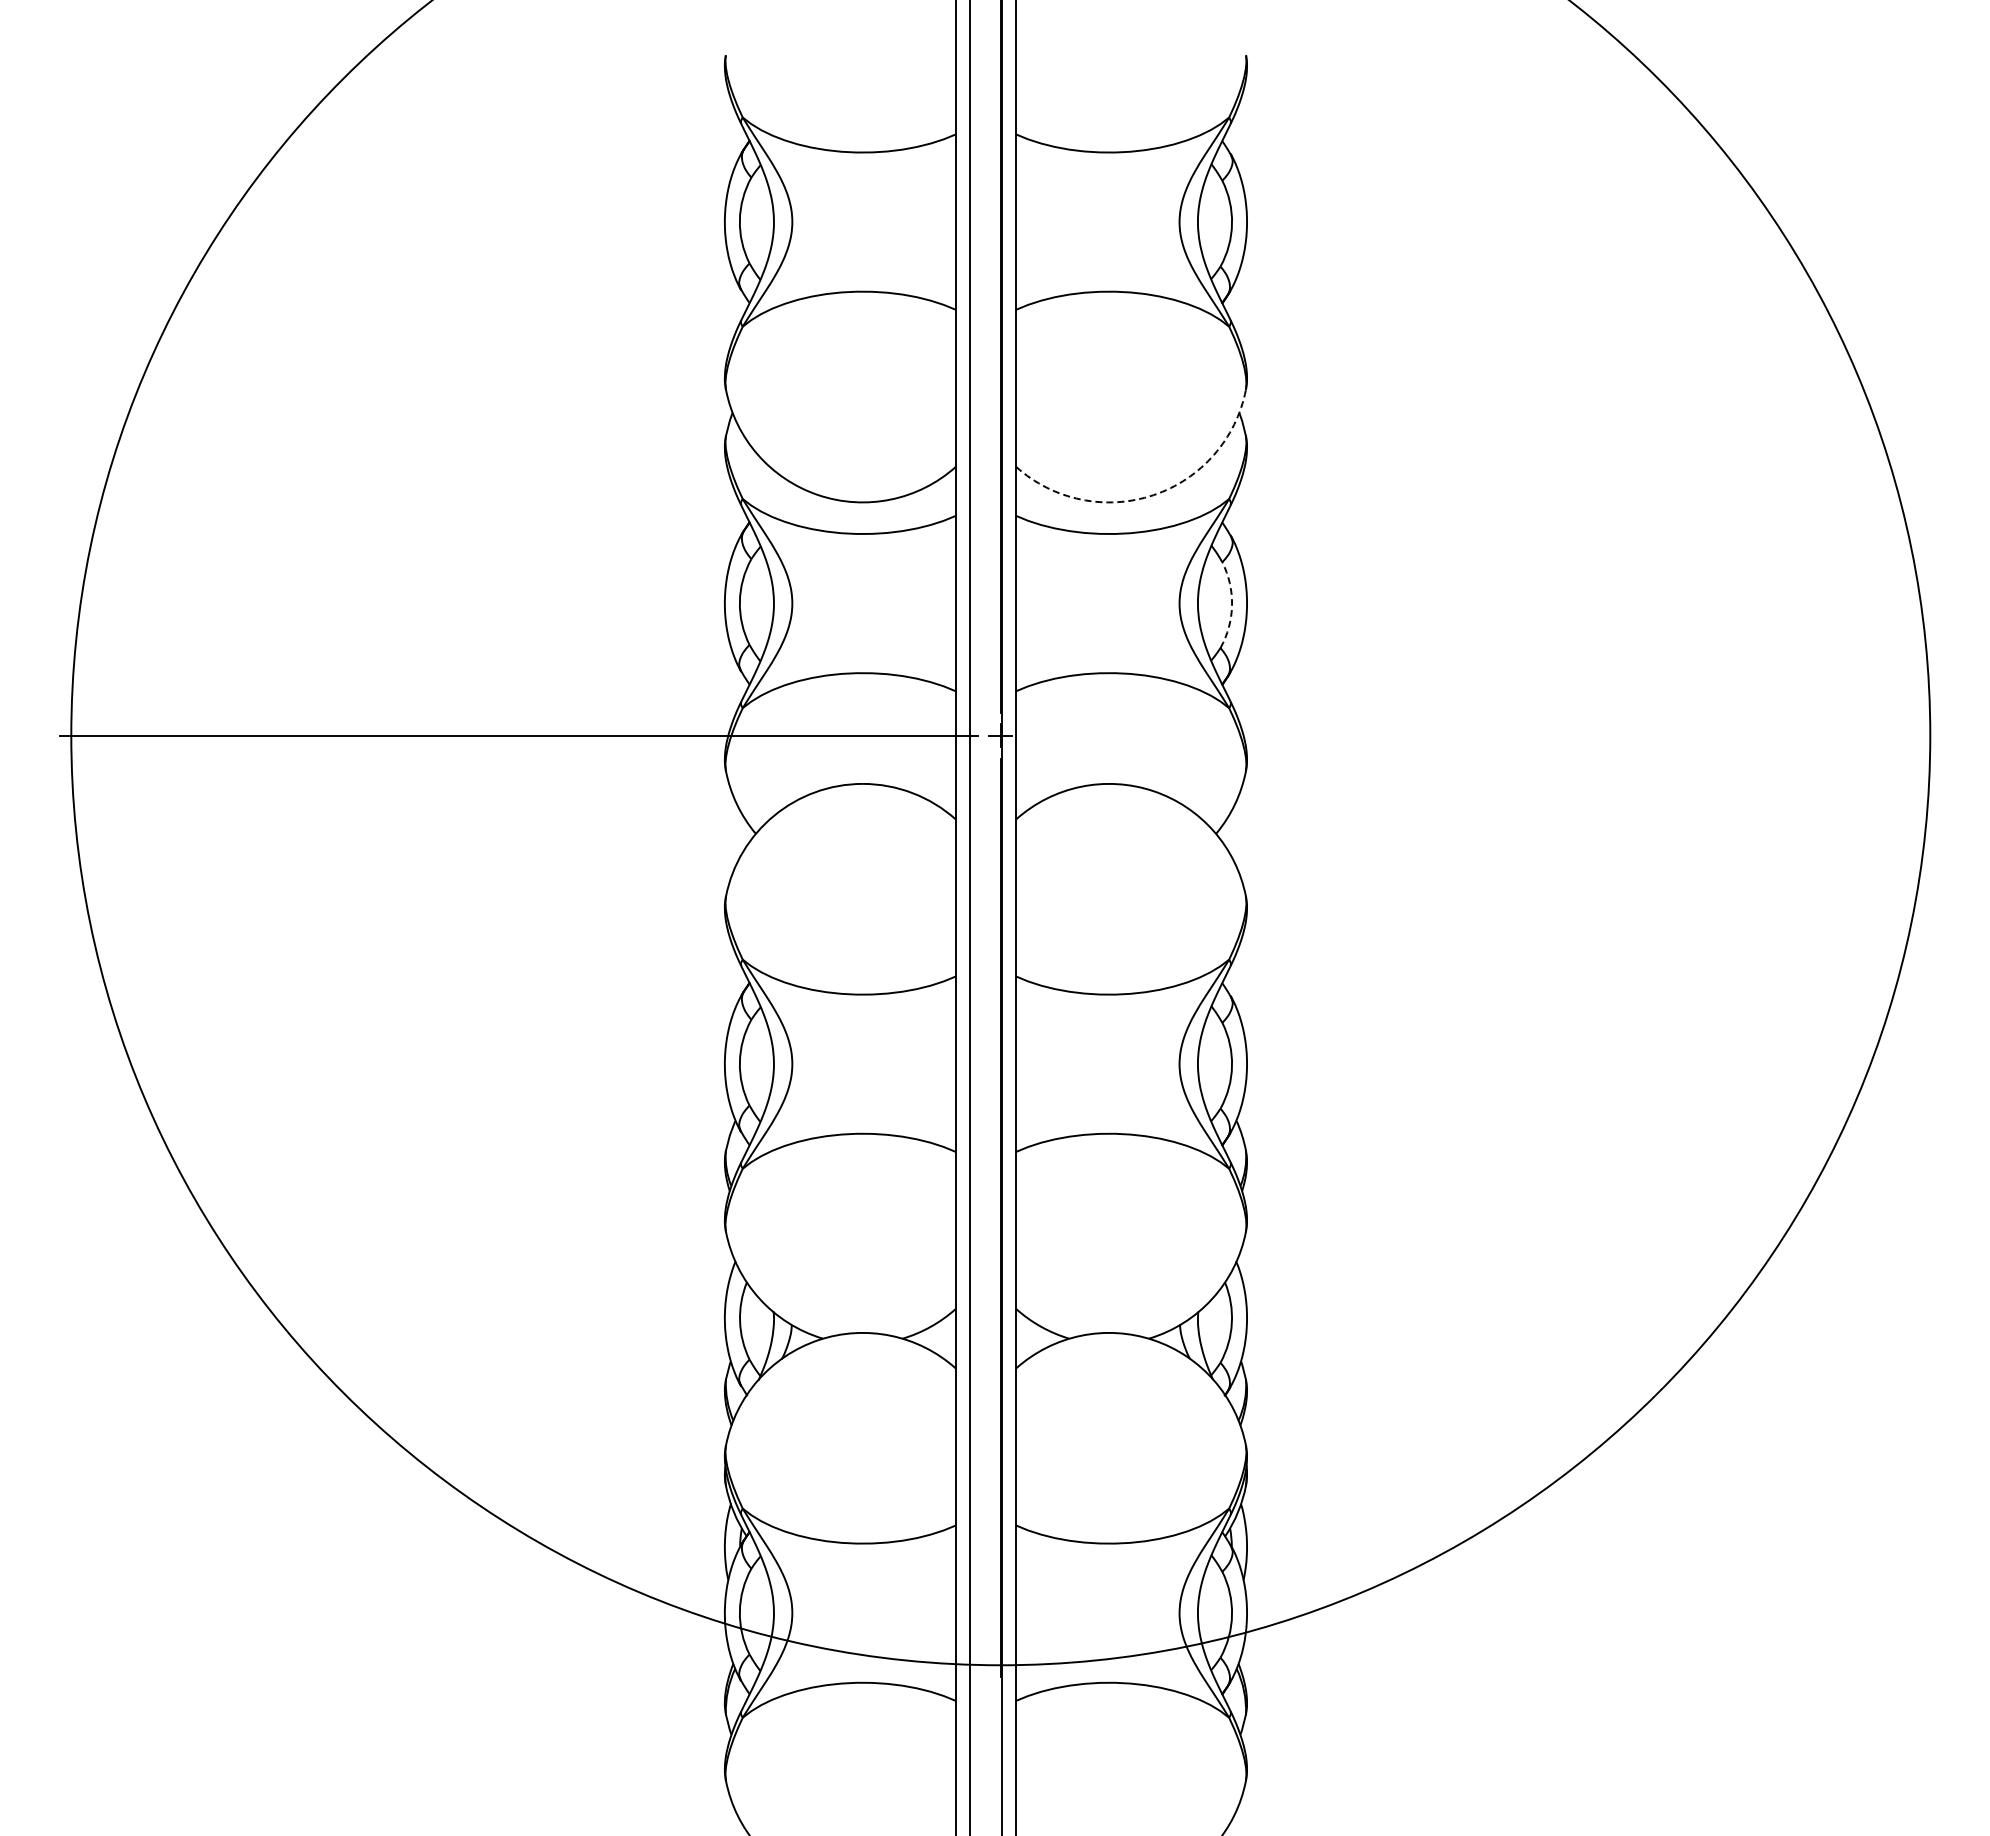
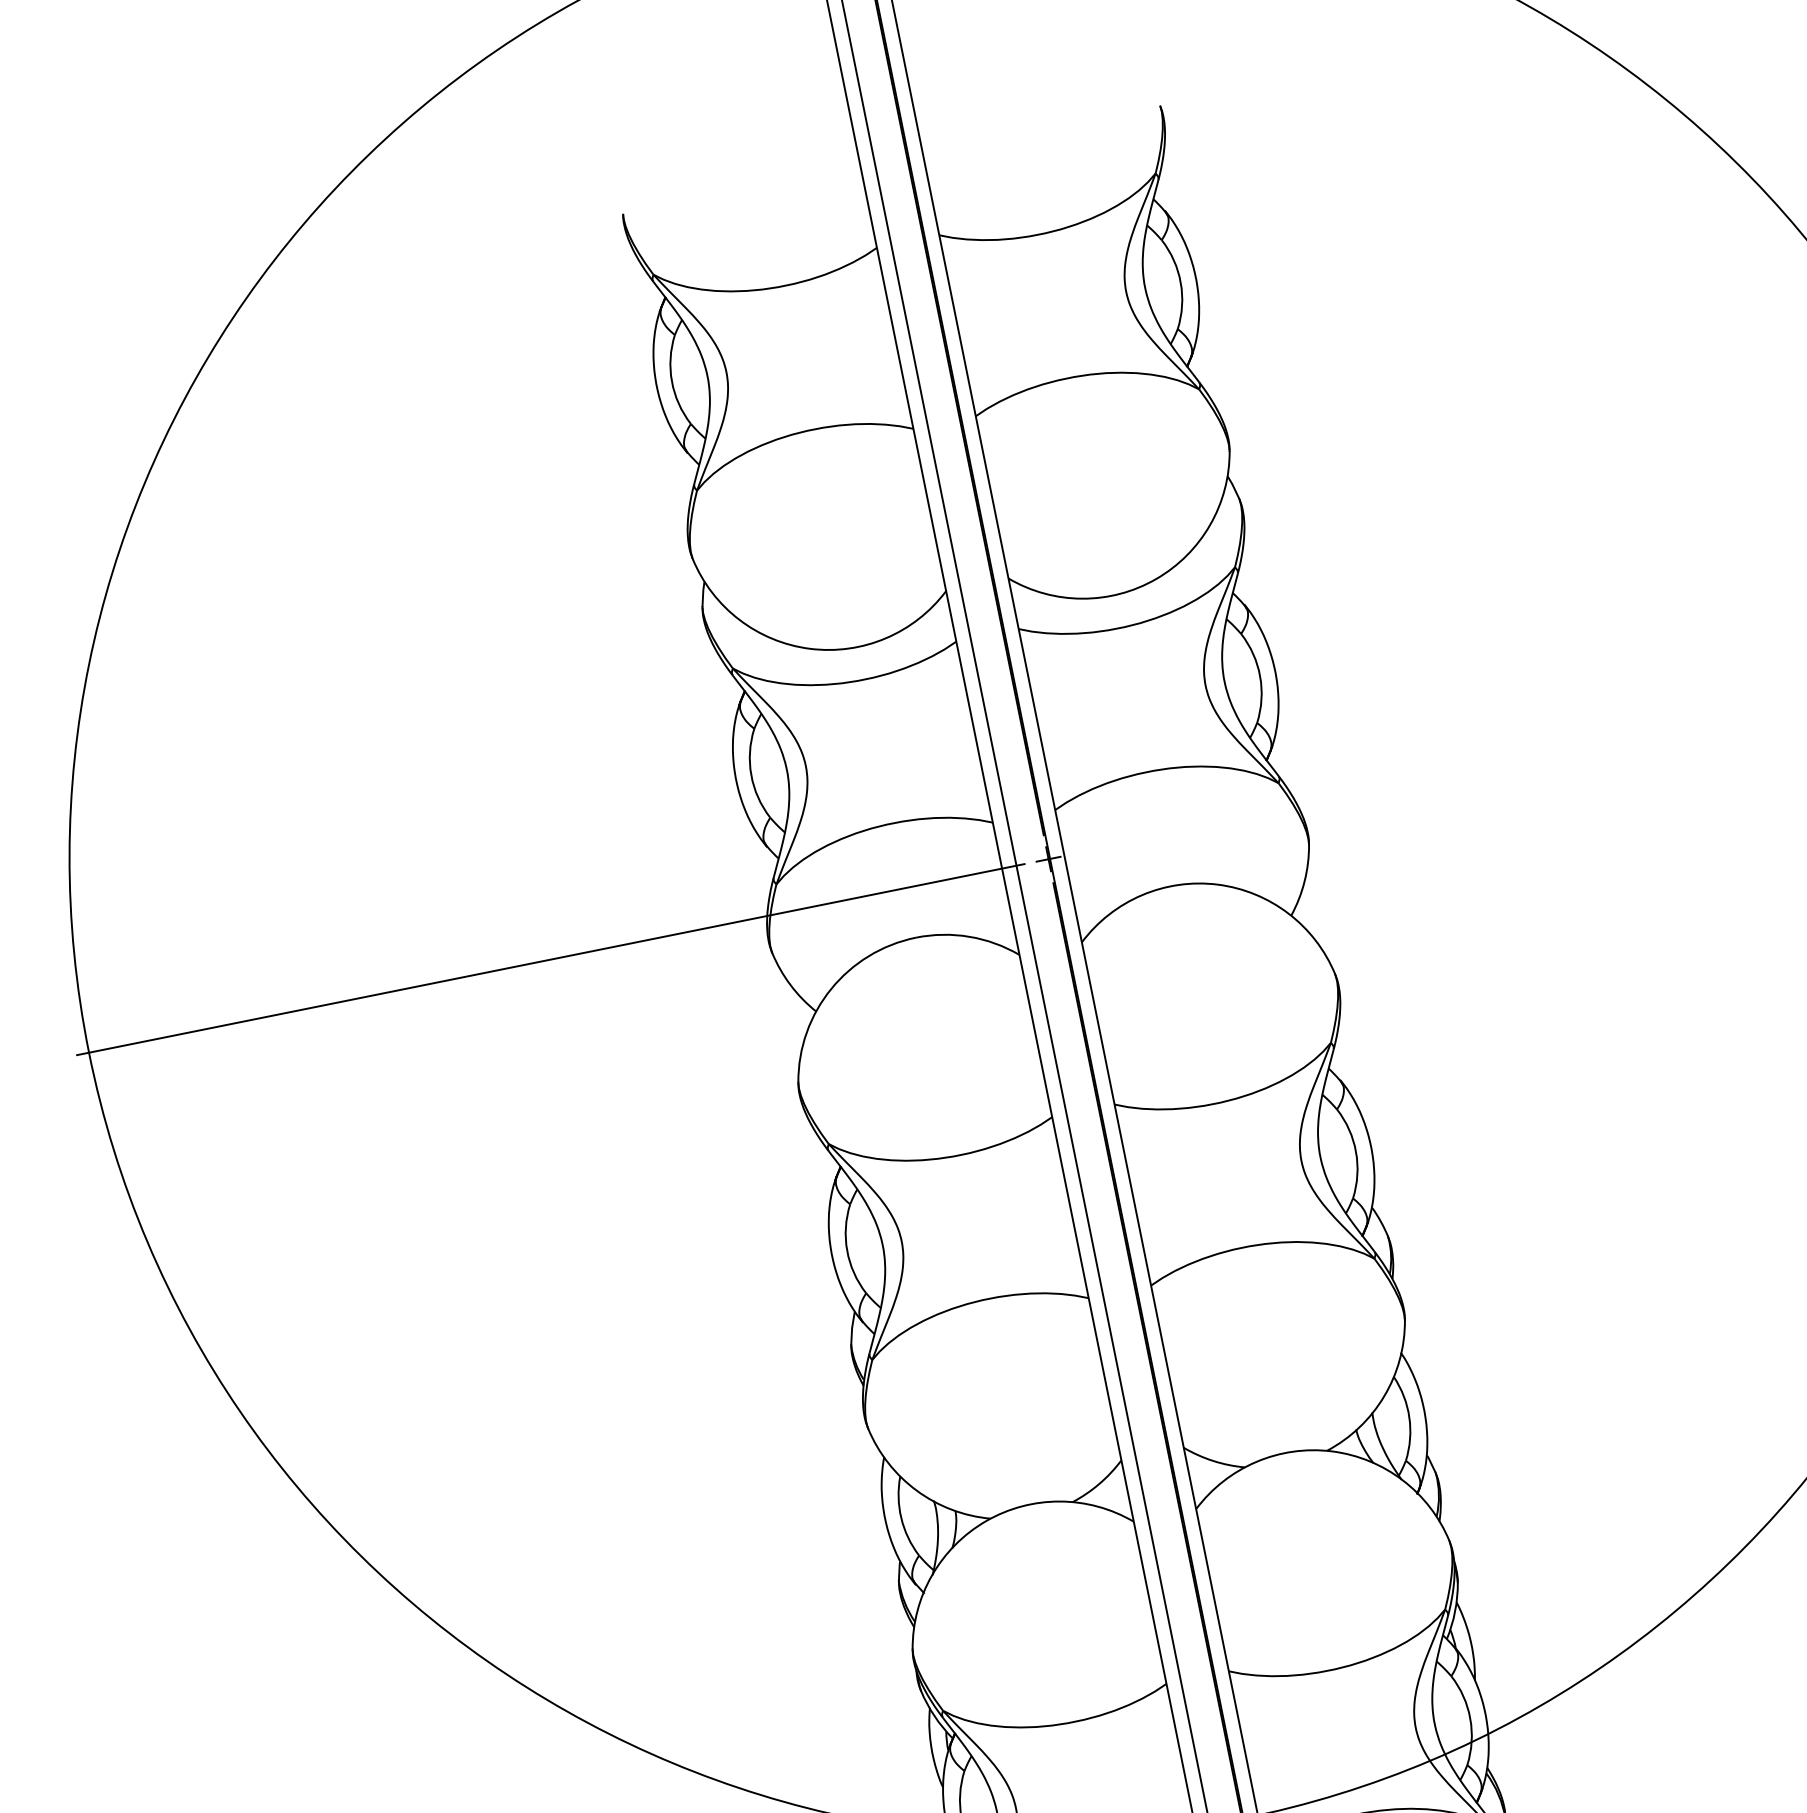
arc: (1153, 495) -> (1156, 579), dashed -> solid
arc: (1232, 605) -> (1260, 676), dashed -> solid

